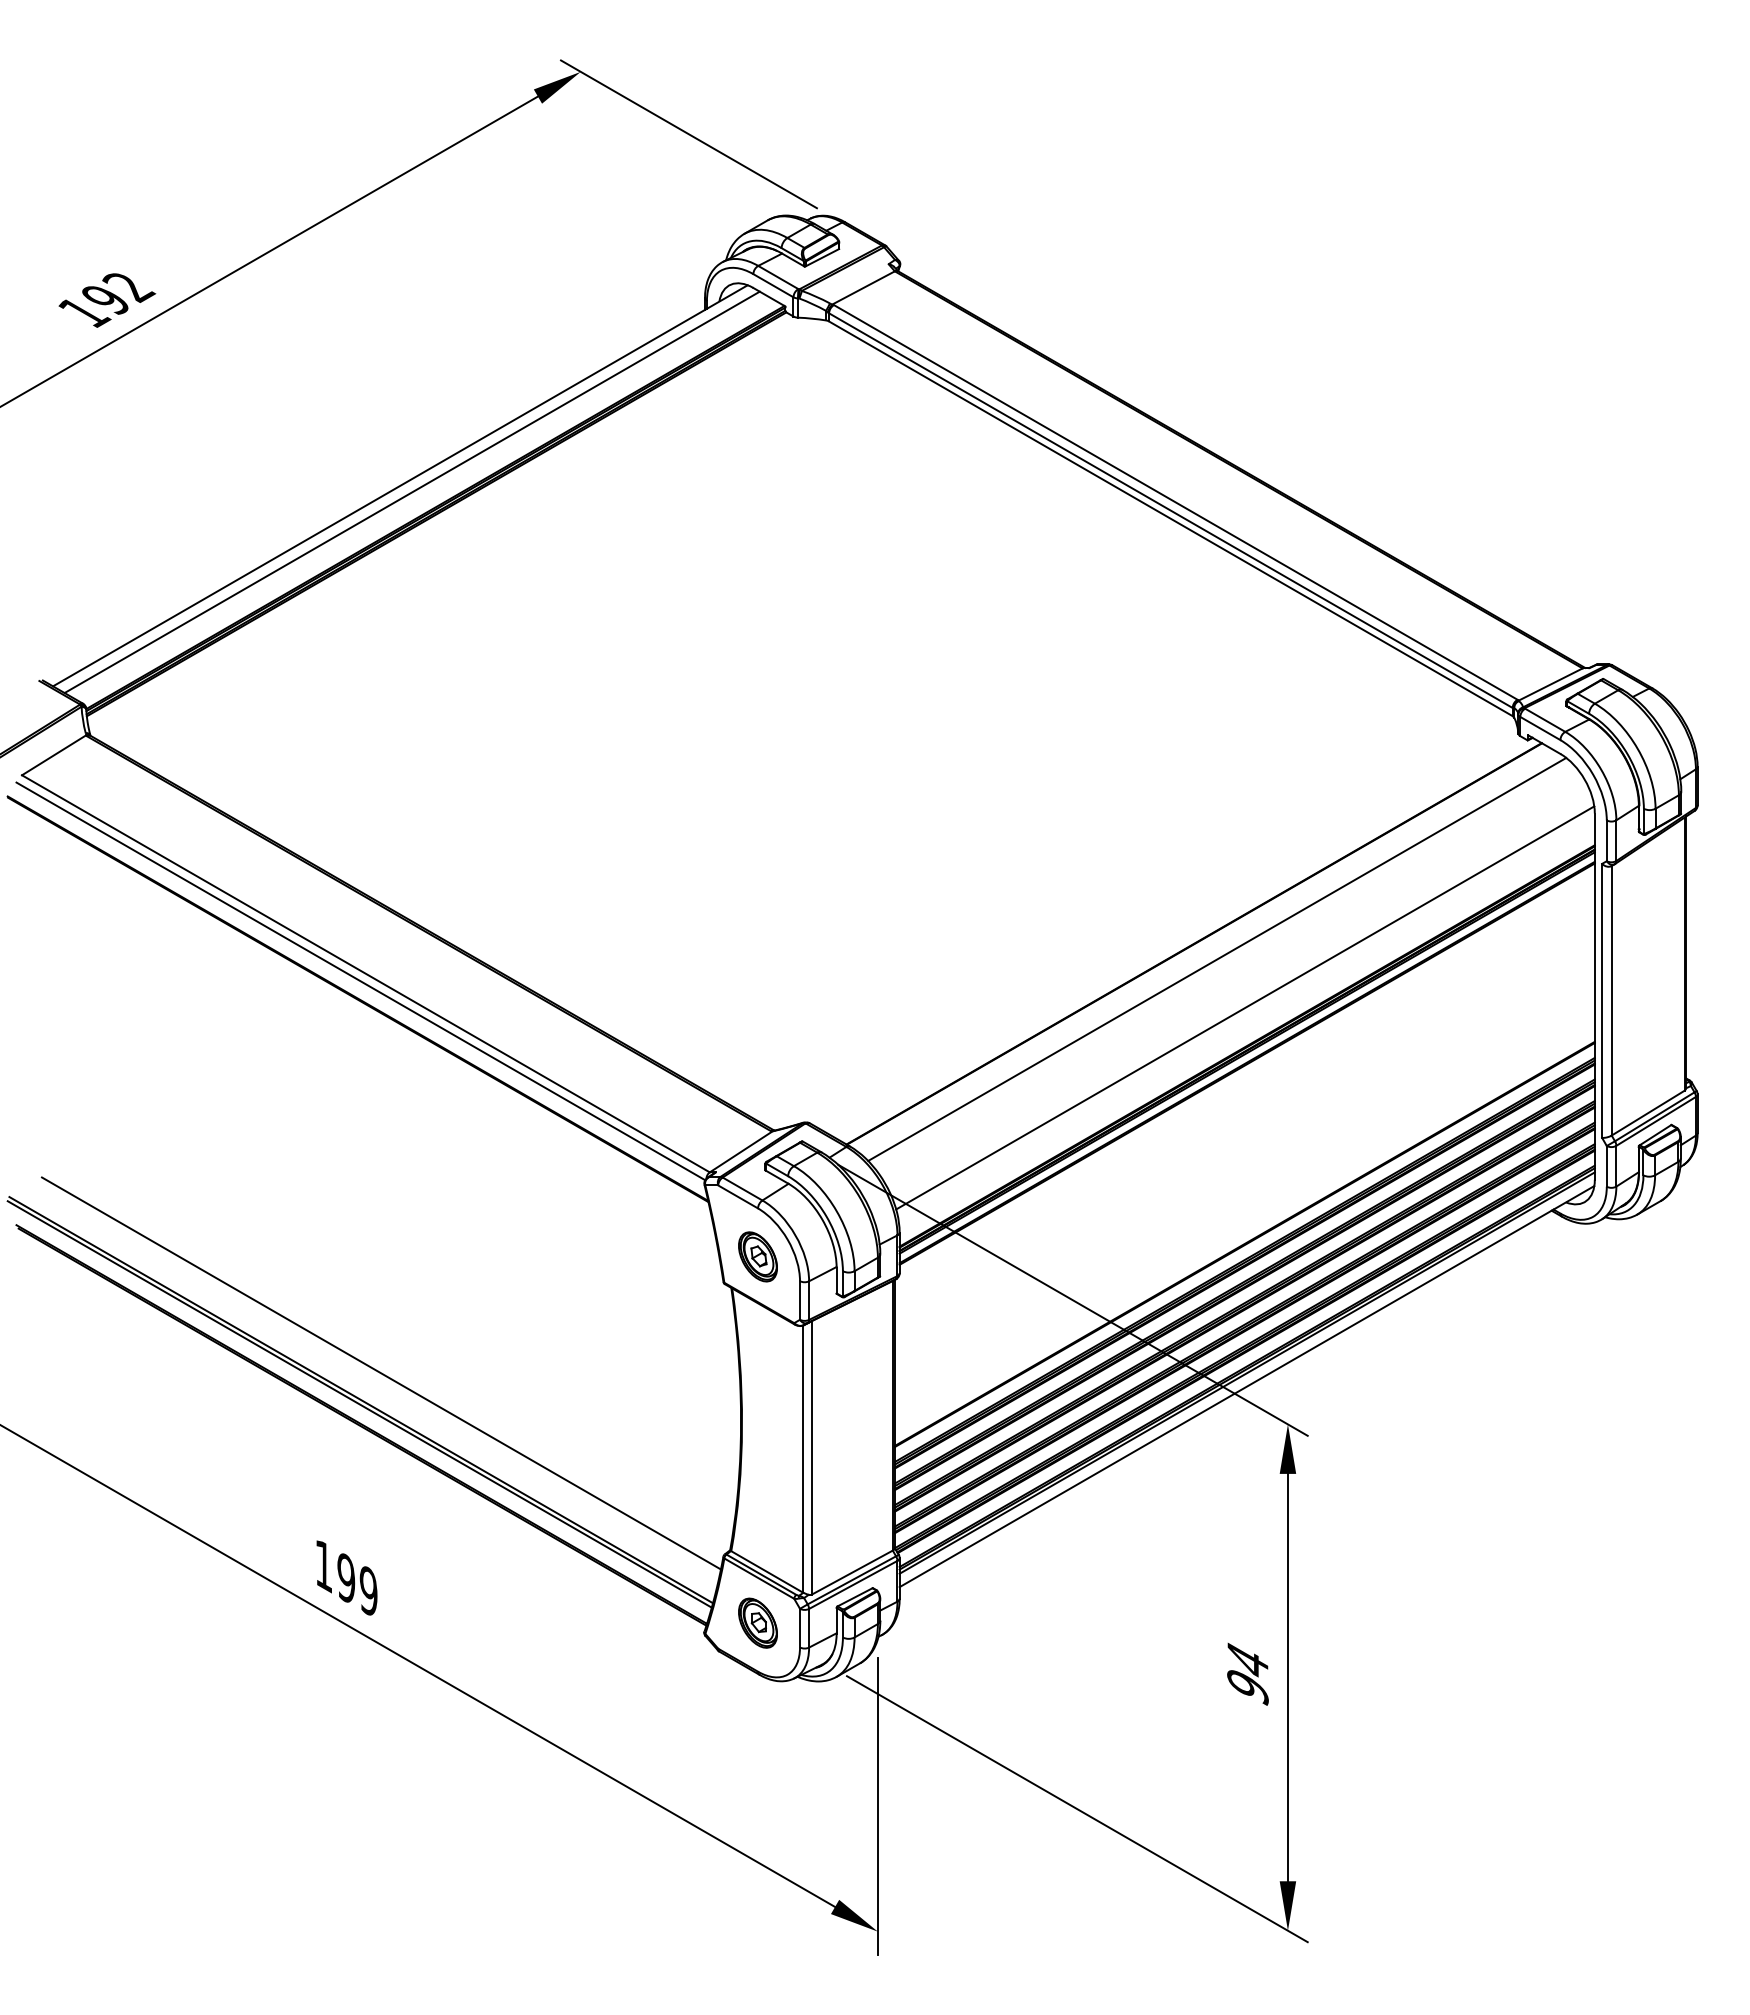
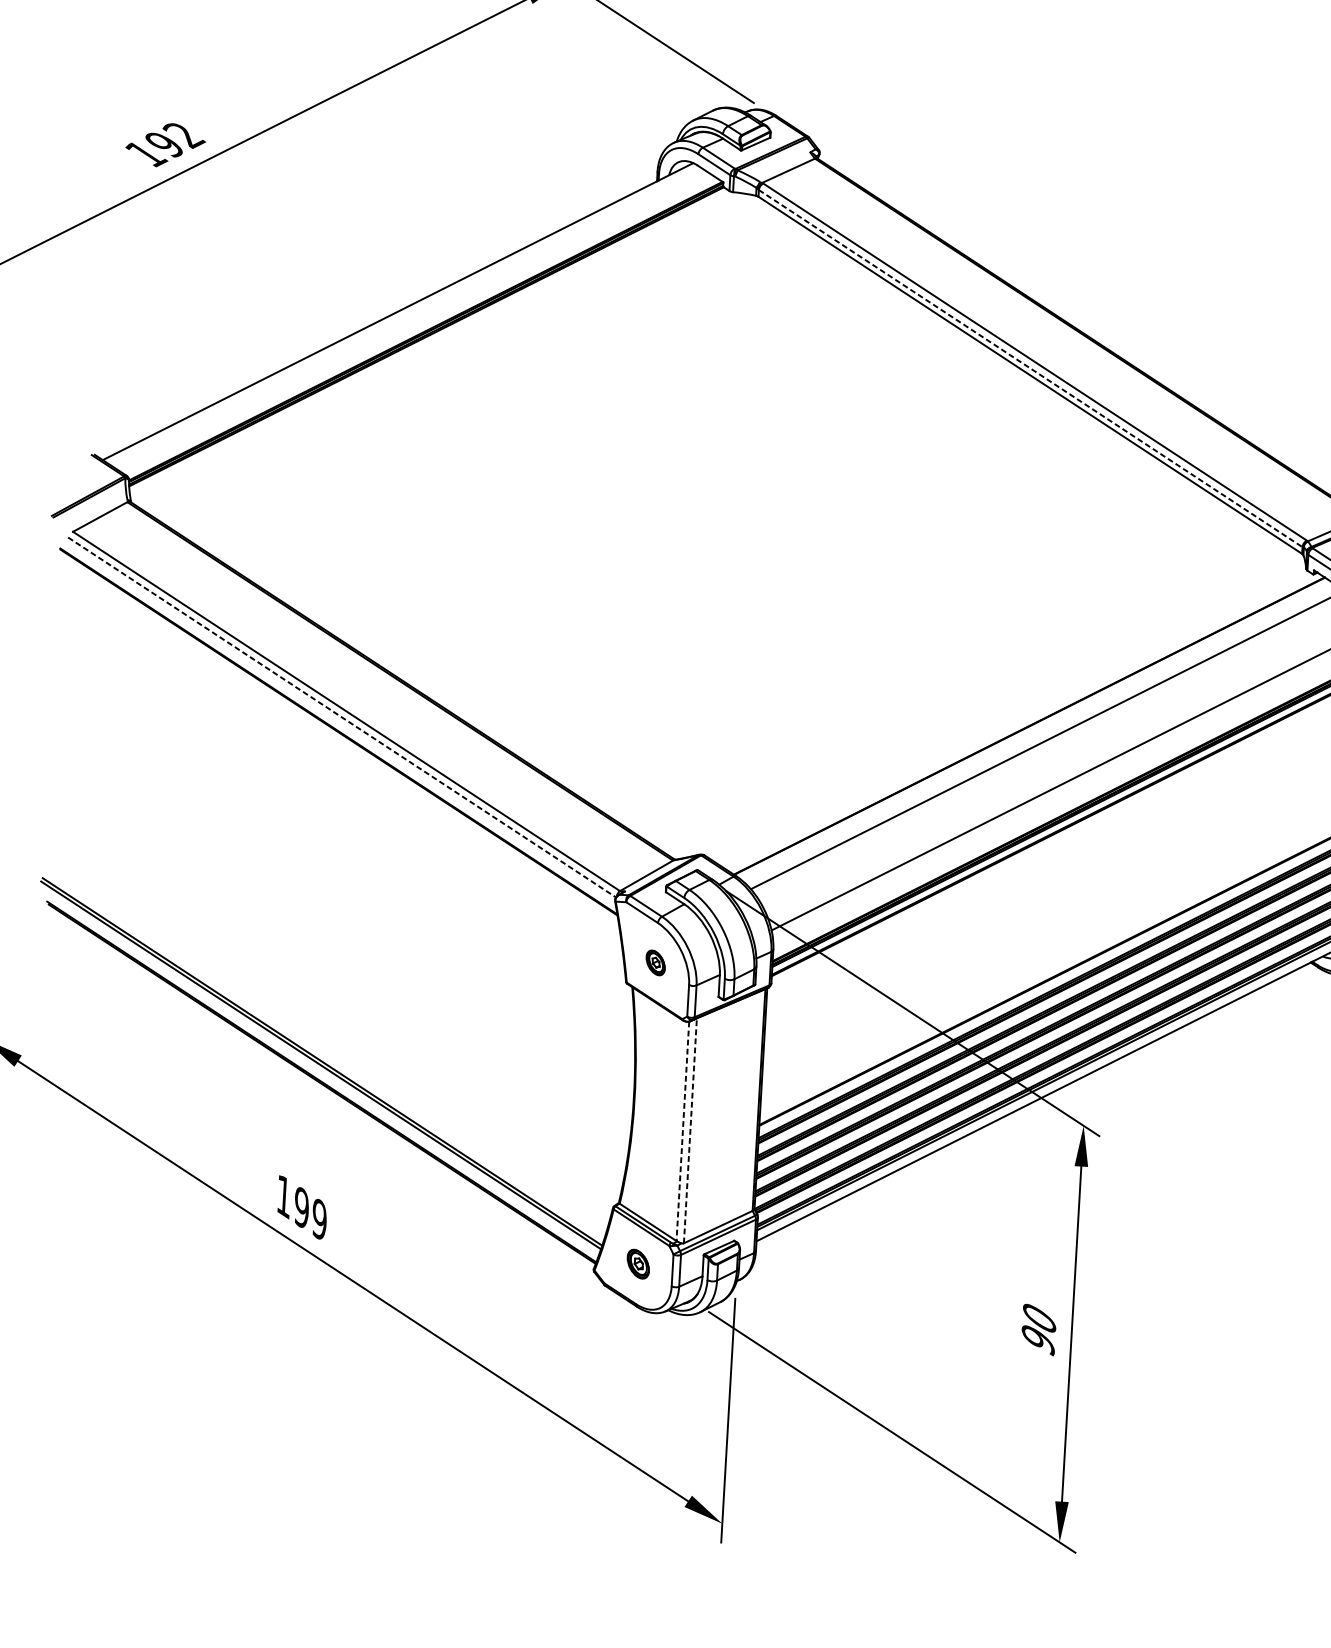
line: (411, 492) -> (406, 317), removed
line: (1170, 510) -> (1030, 368), solid -> dashed
line: (360, 981) -> (341, 717), solid -> dashed
part: (757, 1256) -> (655, 962), size x0.6
line: (380, 1373) -> (339, 1040), removed
line: (811, 1457) -> (690, 1130), solid -> dashed
line: (802, 1459) -> (682, 1131), solid -> dashed
part: (757, 1622) -> (637, 1263), size x0.7
text: (1247, 1659) -> (1039, 1317), 94 -> 90

